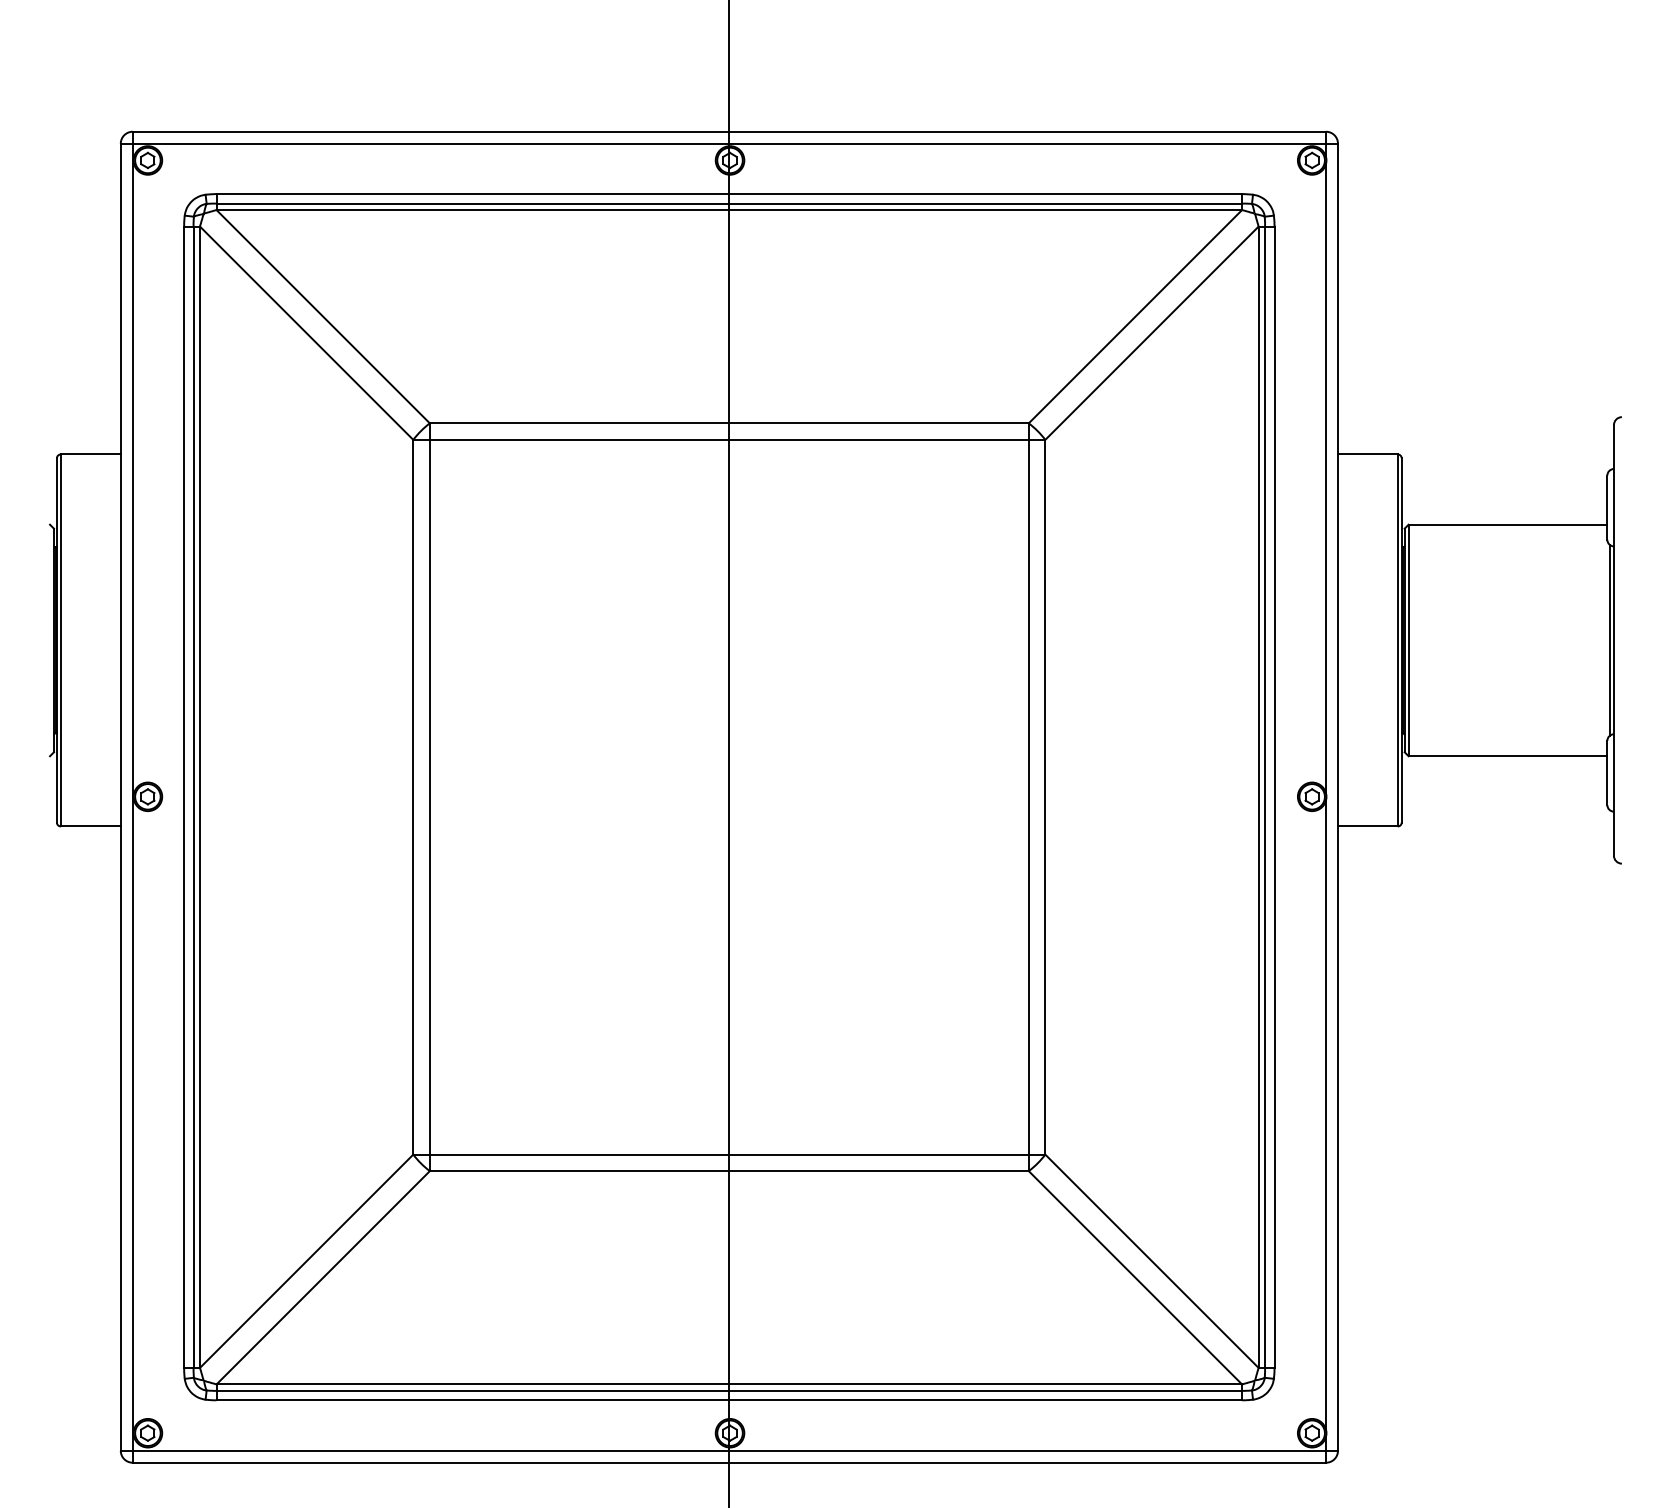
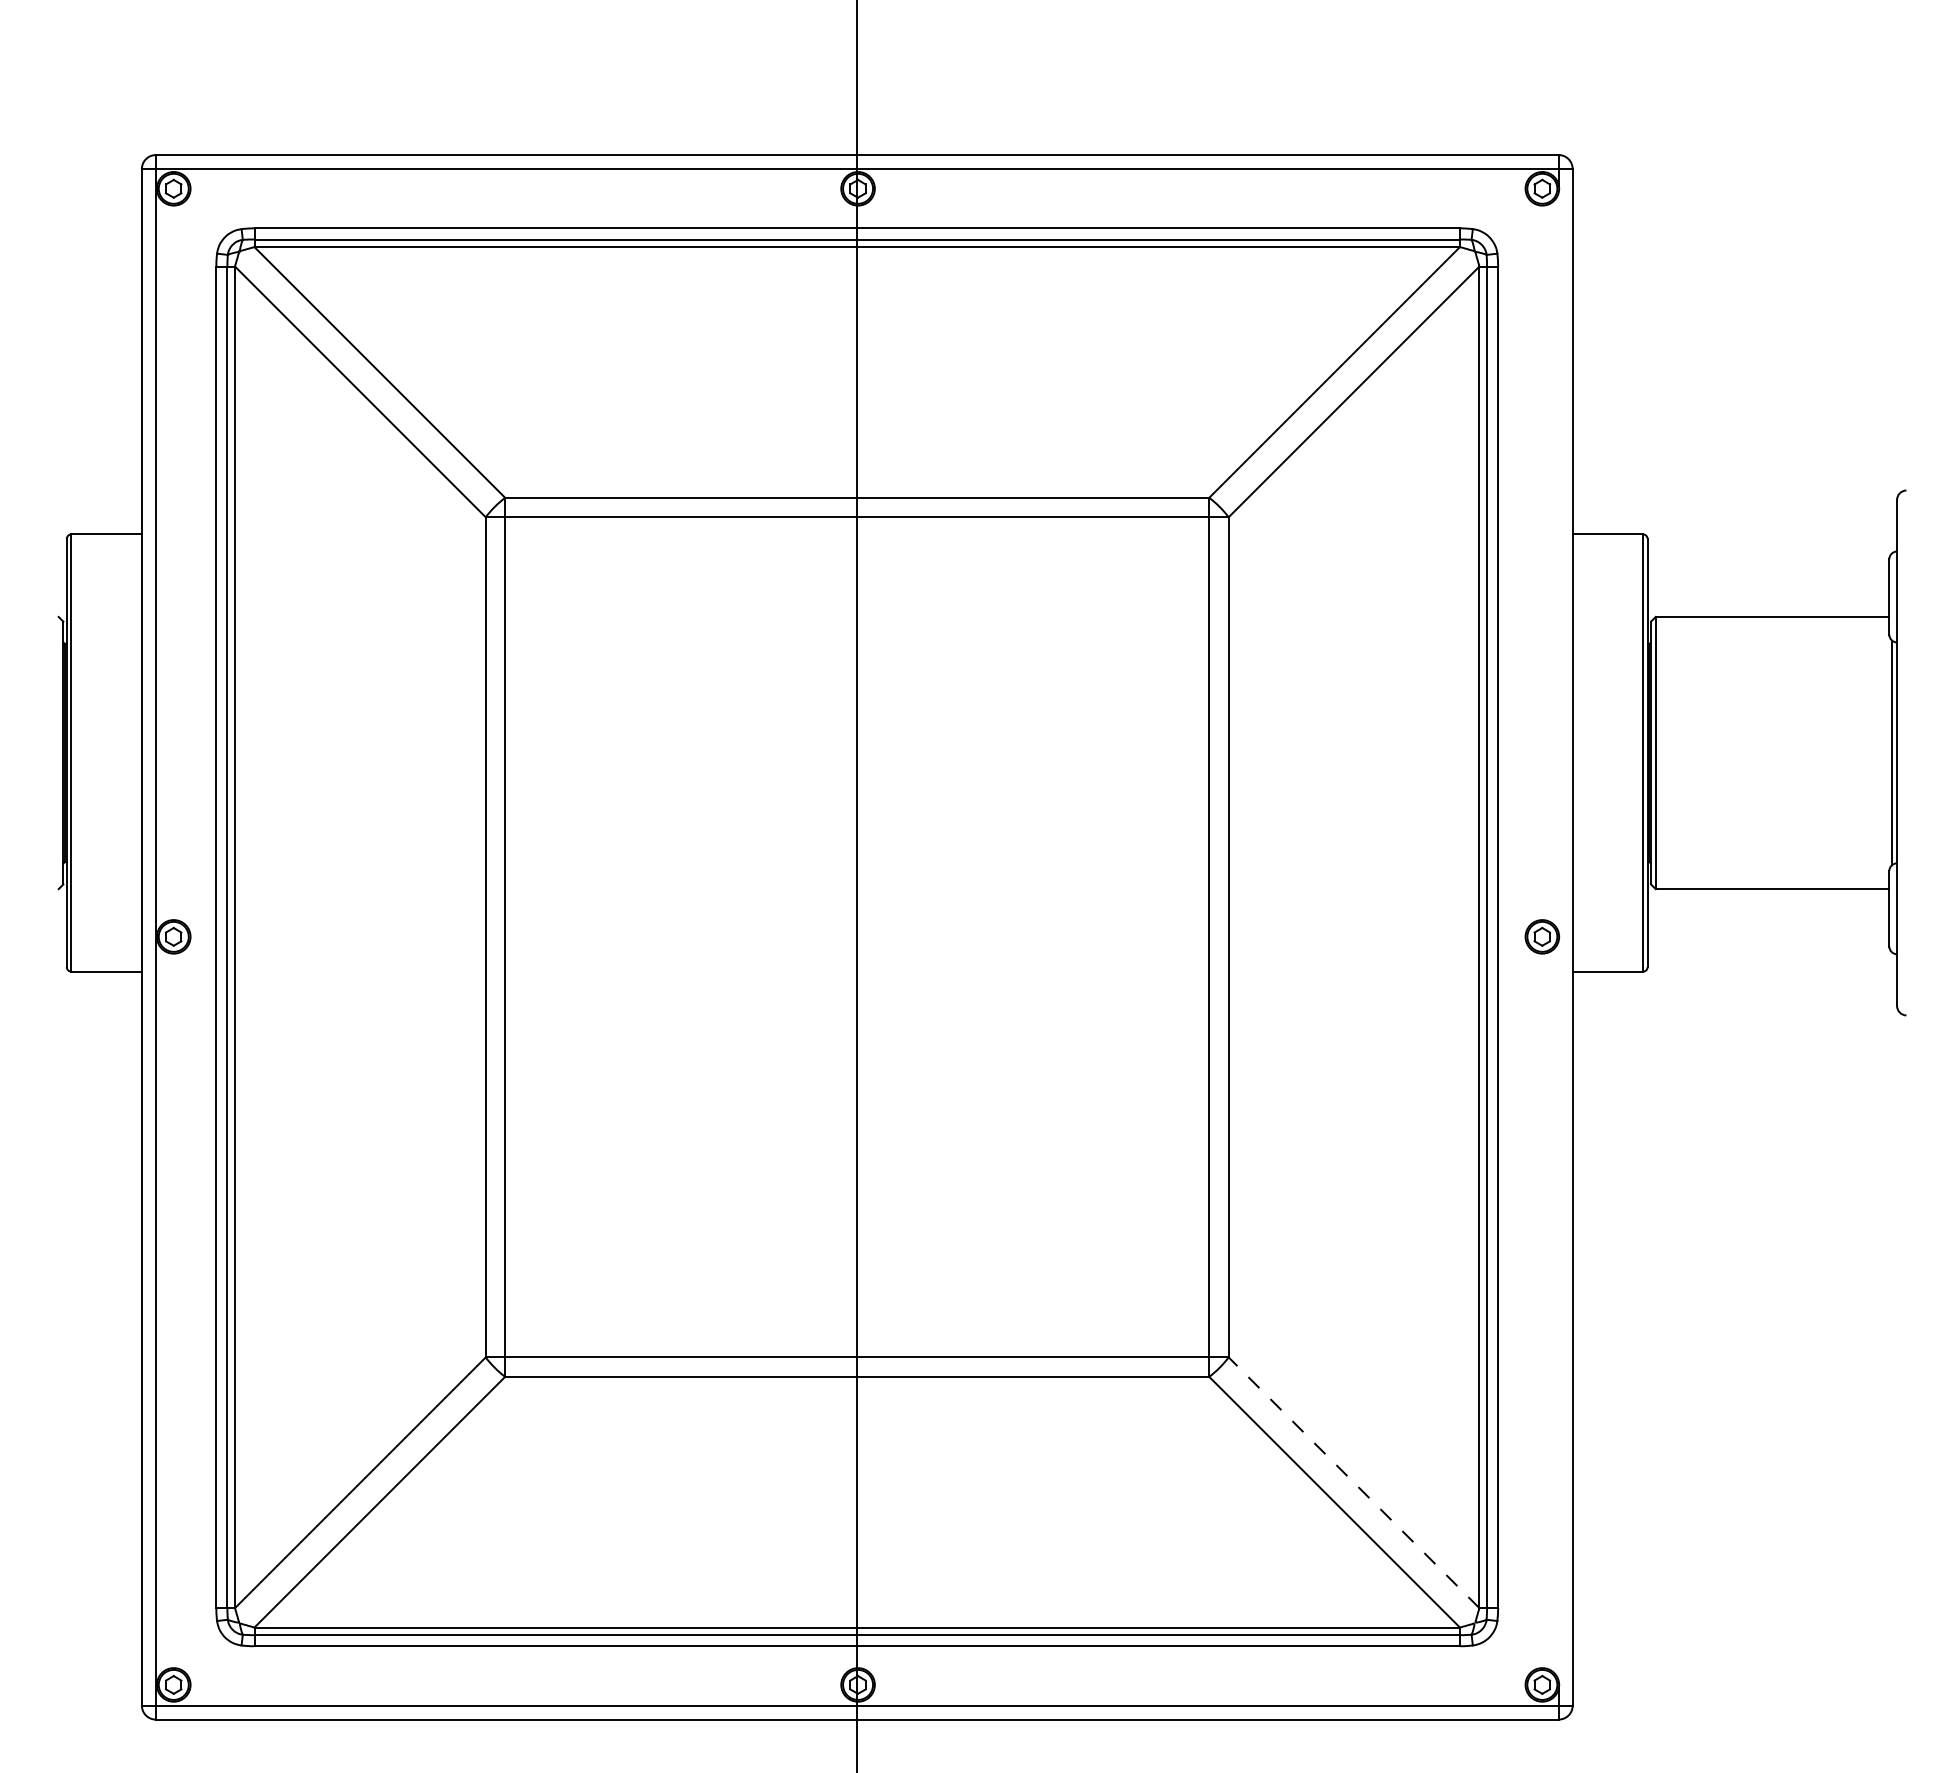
line: (1325, 478) -> (1558, 562), removed
line: (1325, 1114) -> (1558, 1310), removed
line: (1151, 1261) -> (1353, 1482), solid -> dashed

